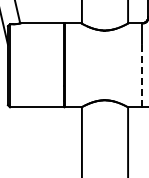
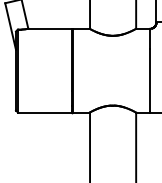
line: (142, 75) -> (150, 80), dashed -> solid

